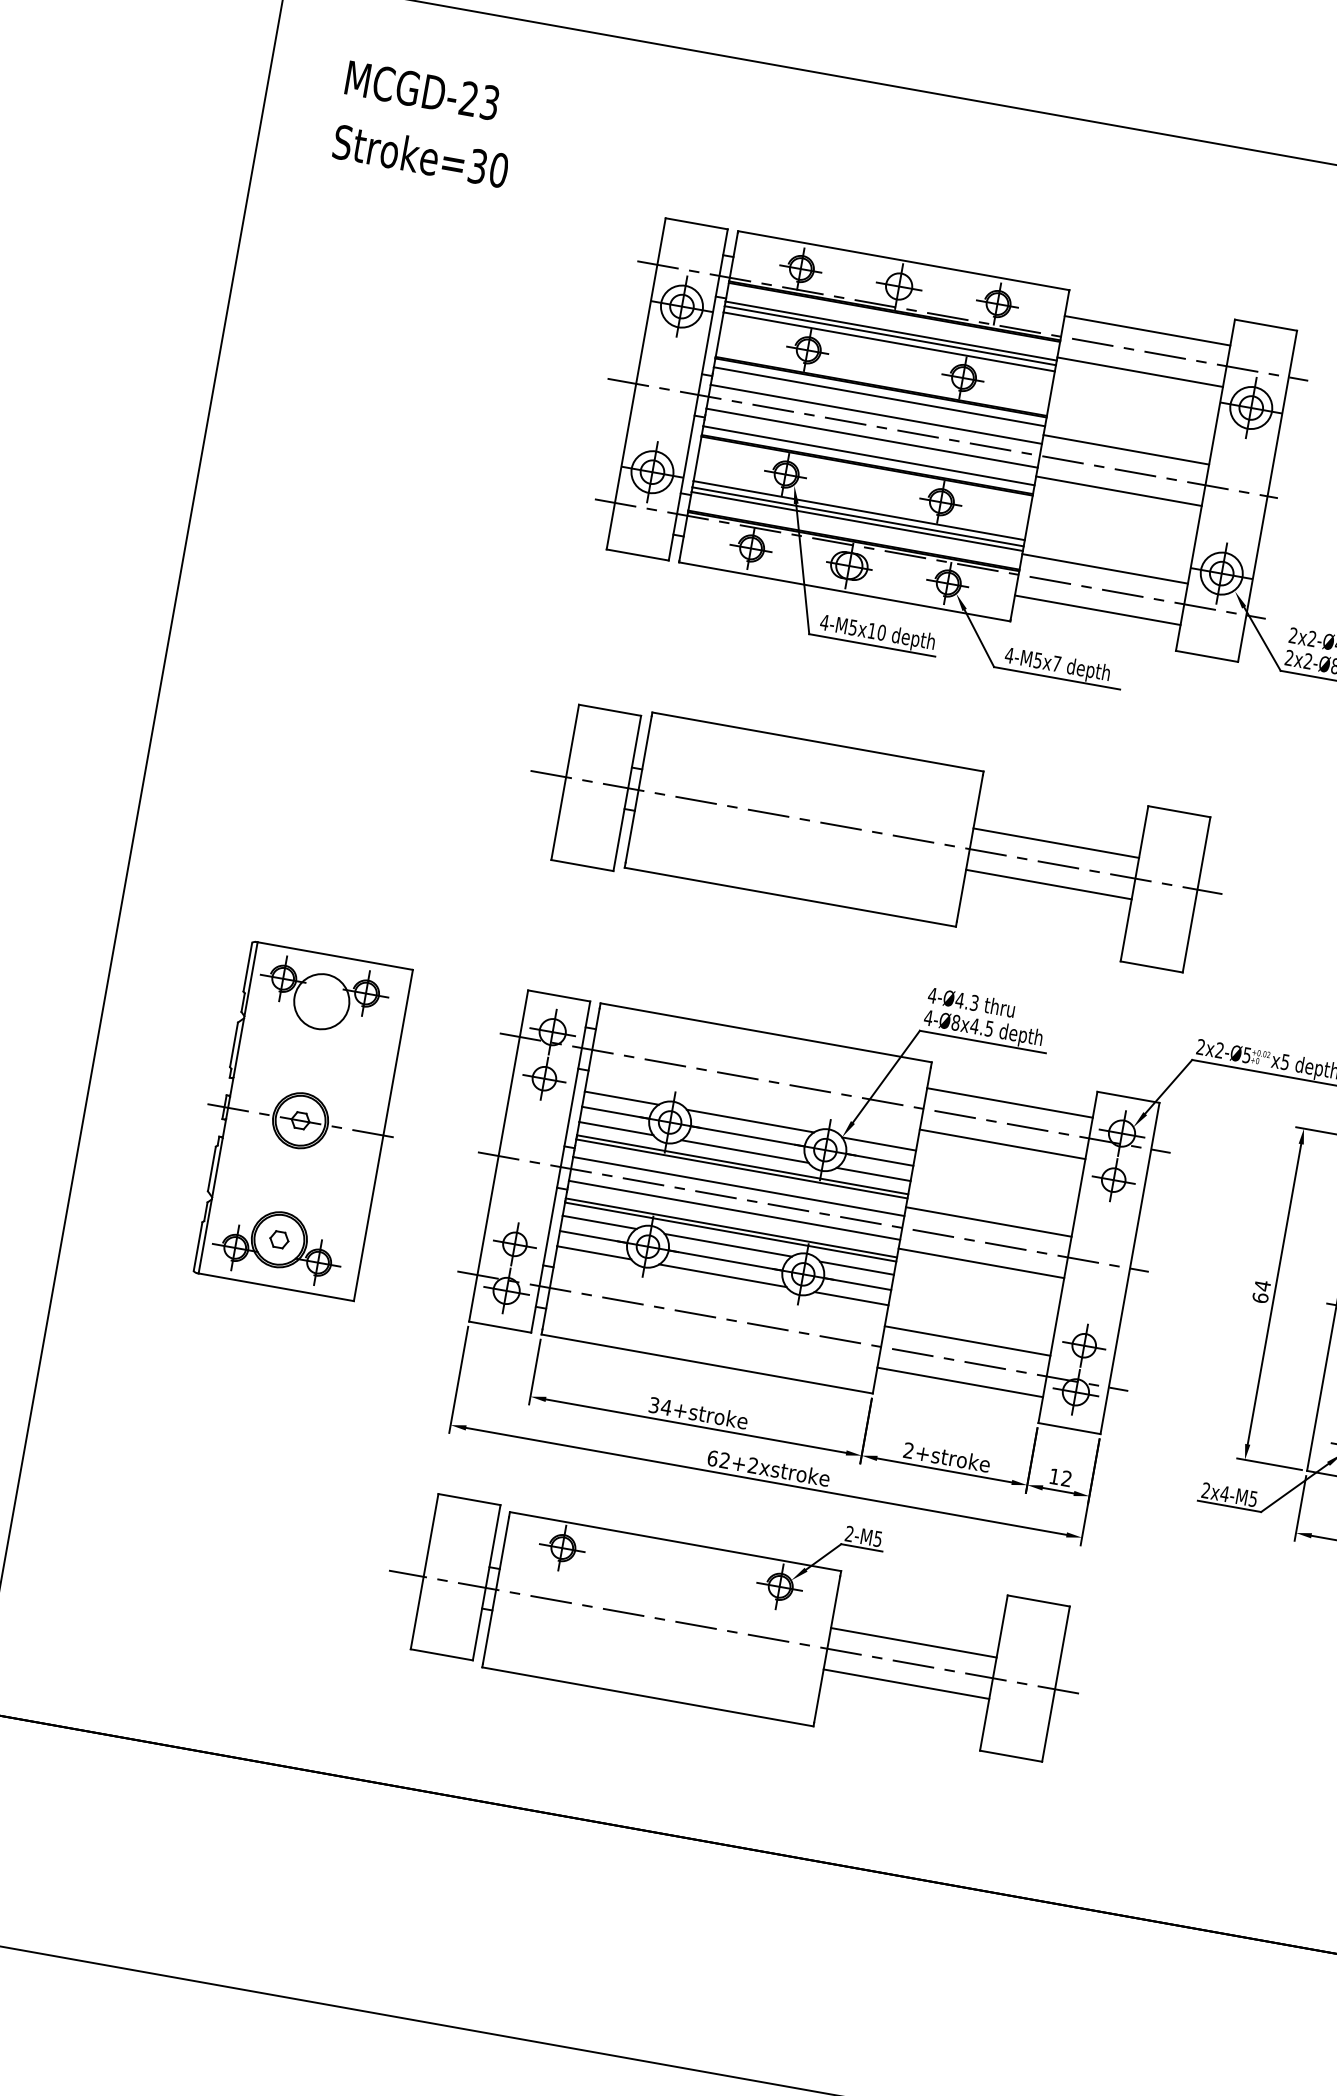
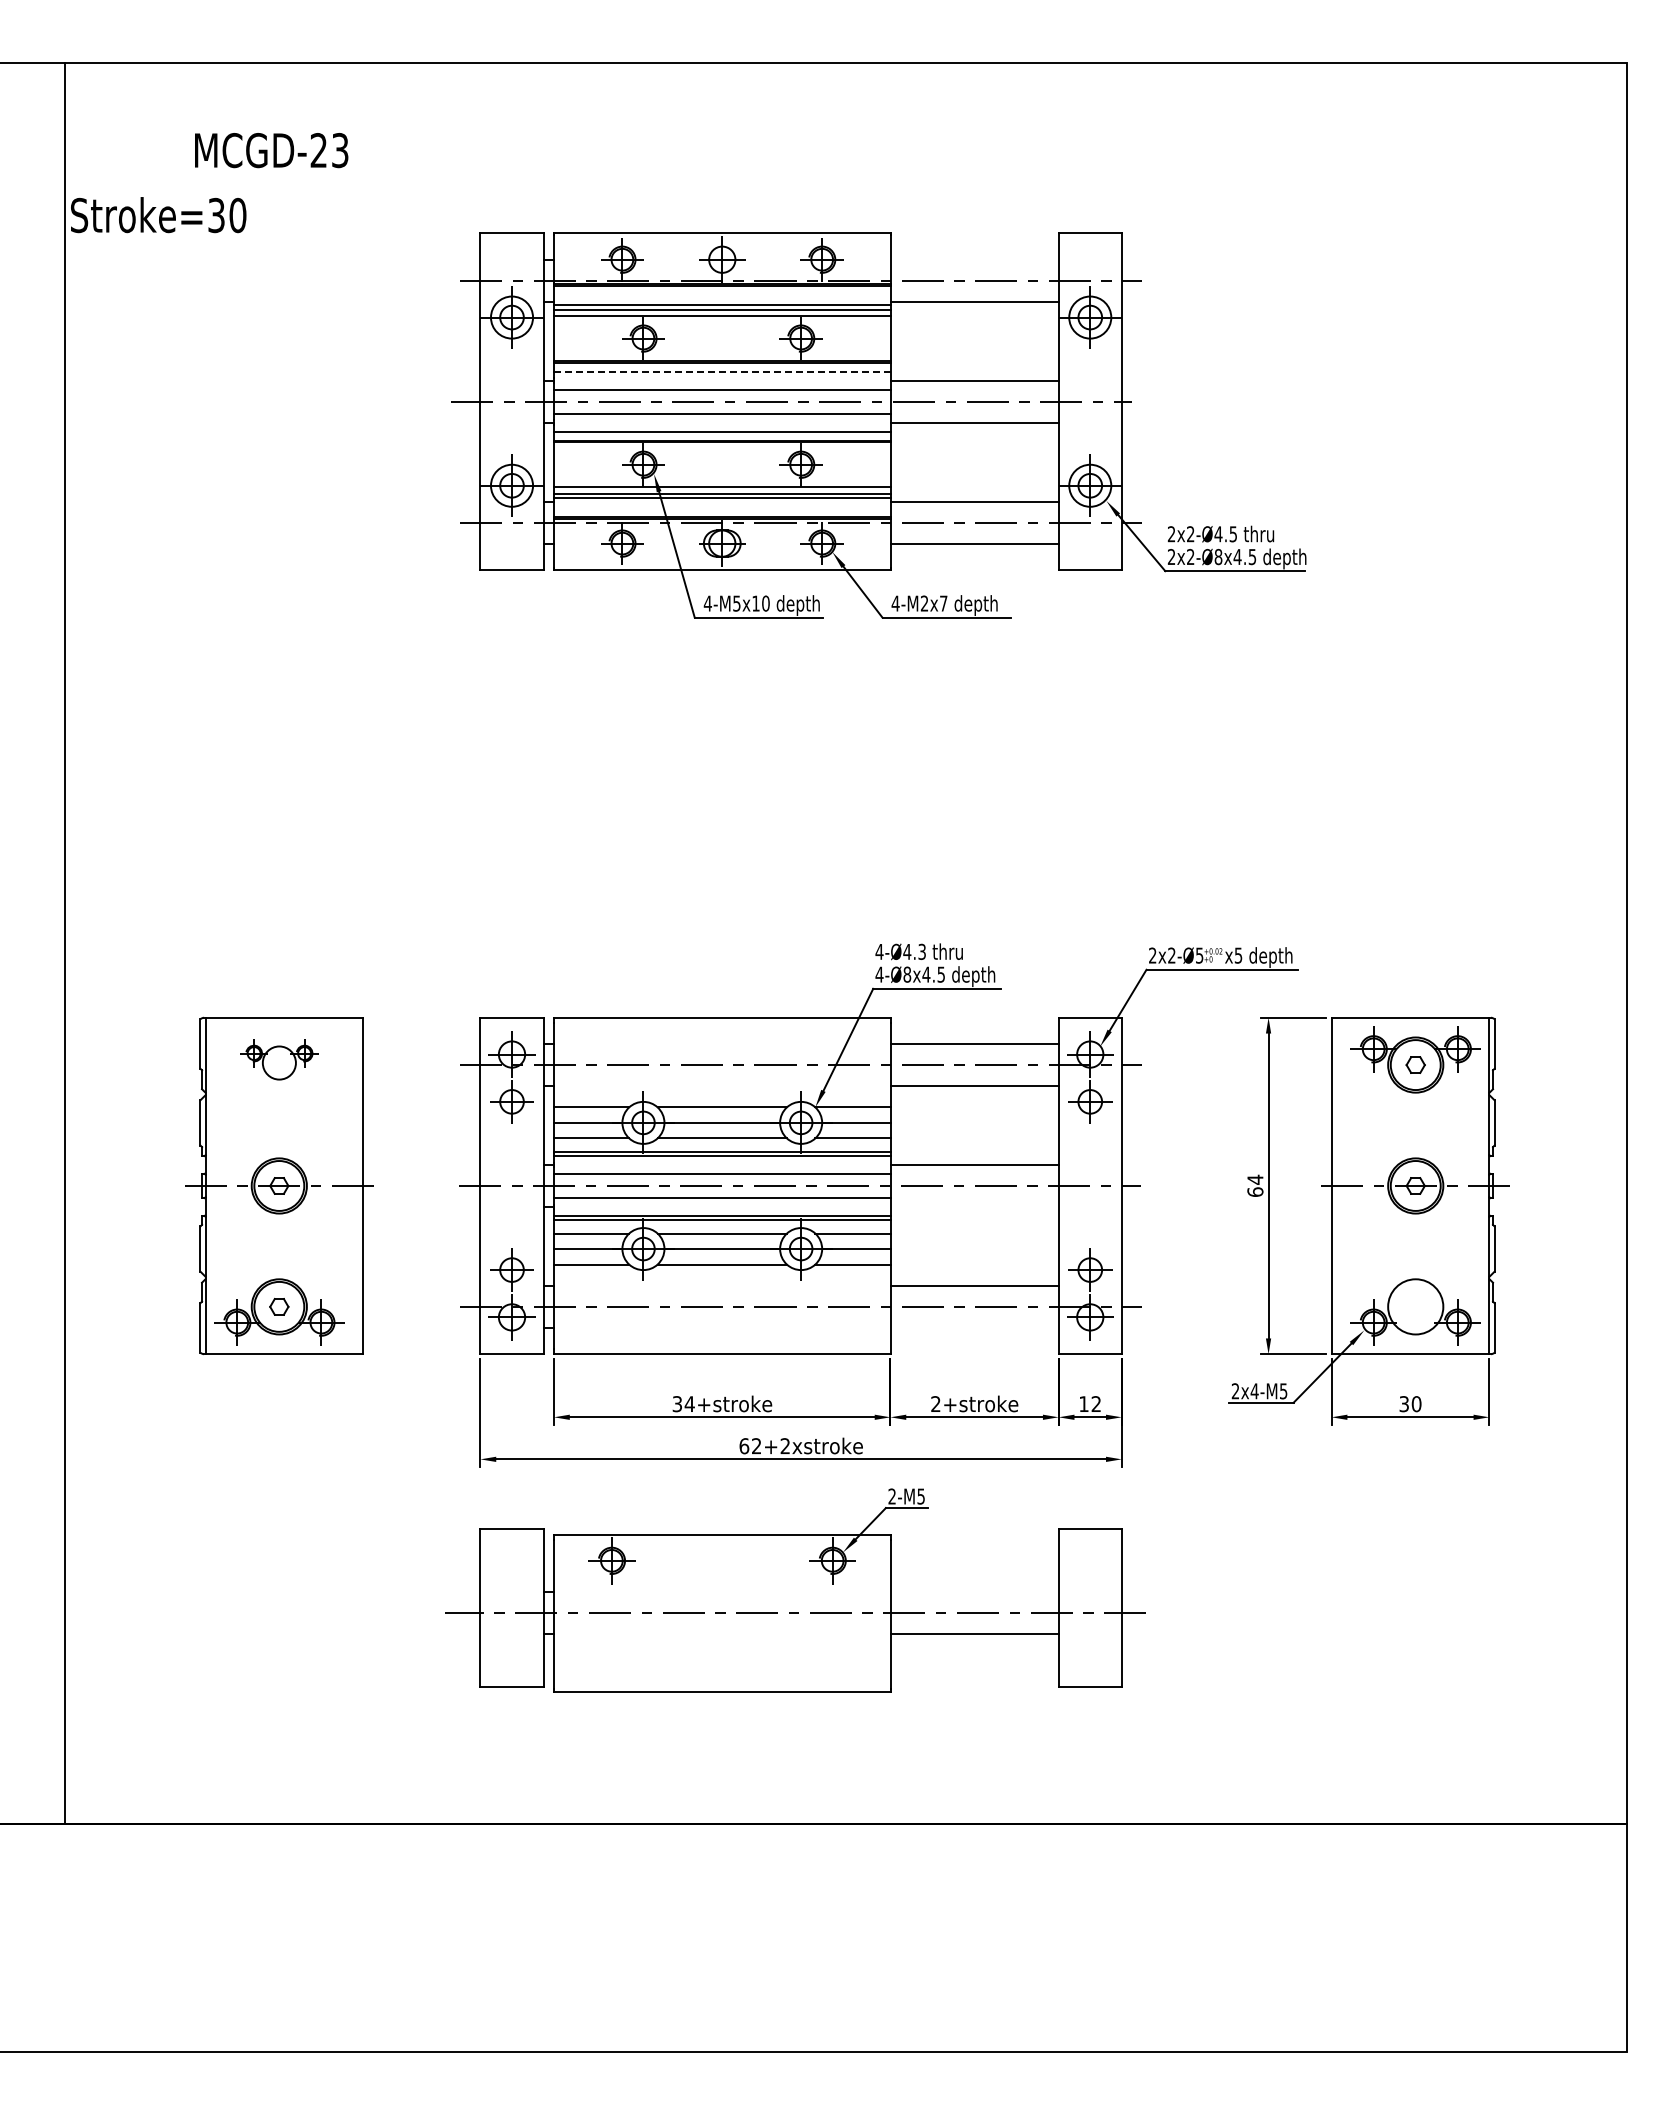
text: (422, 90) -> (271, 150), moved
text: (420, 156) -> (158, 215), moved
line: (1147, 330) -> (974, 259), removed
line: (879, 396) -> (722, 371), solid -> dashed
text: (1037, 660) -> (924, 603), 4-M5x7 -> 4-M2x7
part: (875, 834) -> (795, 803), removed
part: (322, 996) -> (279, 1059), size x0.6
line: (981, 1263) -> (974, 1207), removed
line: (960, 1381) -> (974, 1327), removed
line: (913, 1642) -> (974, 1592), removed

